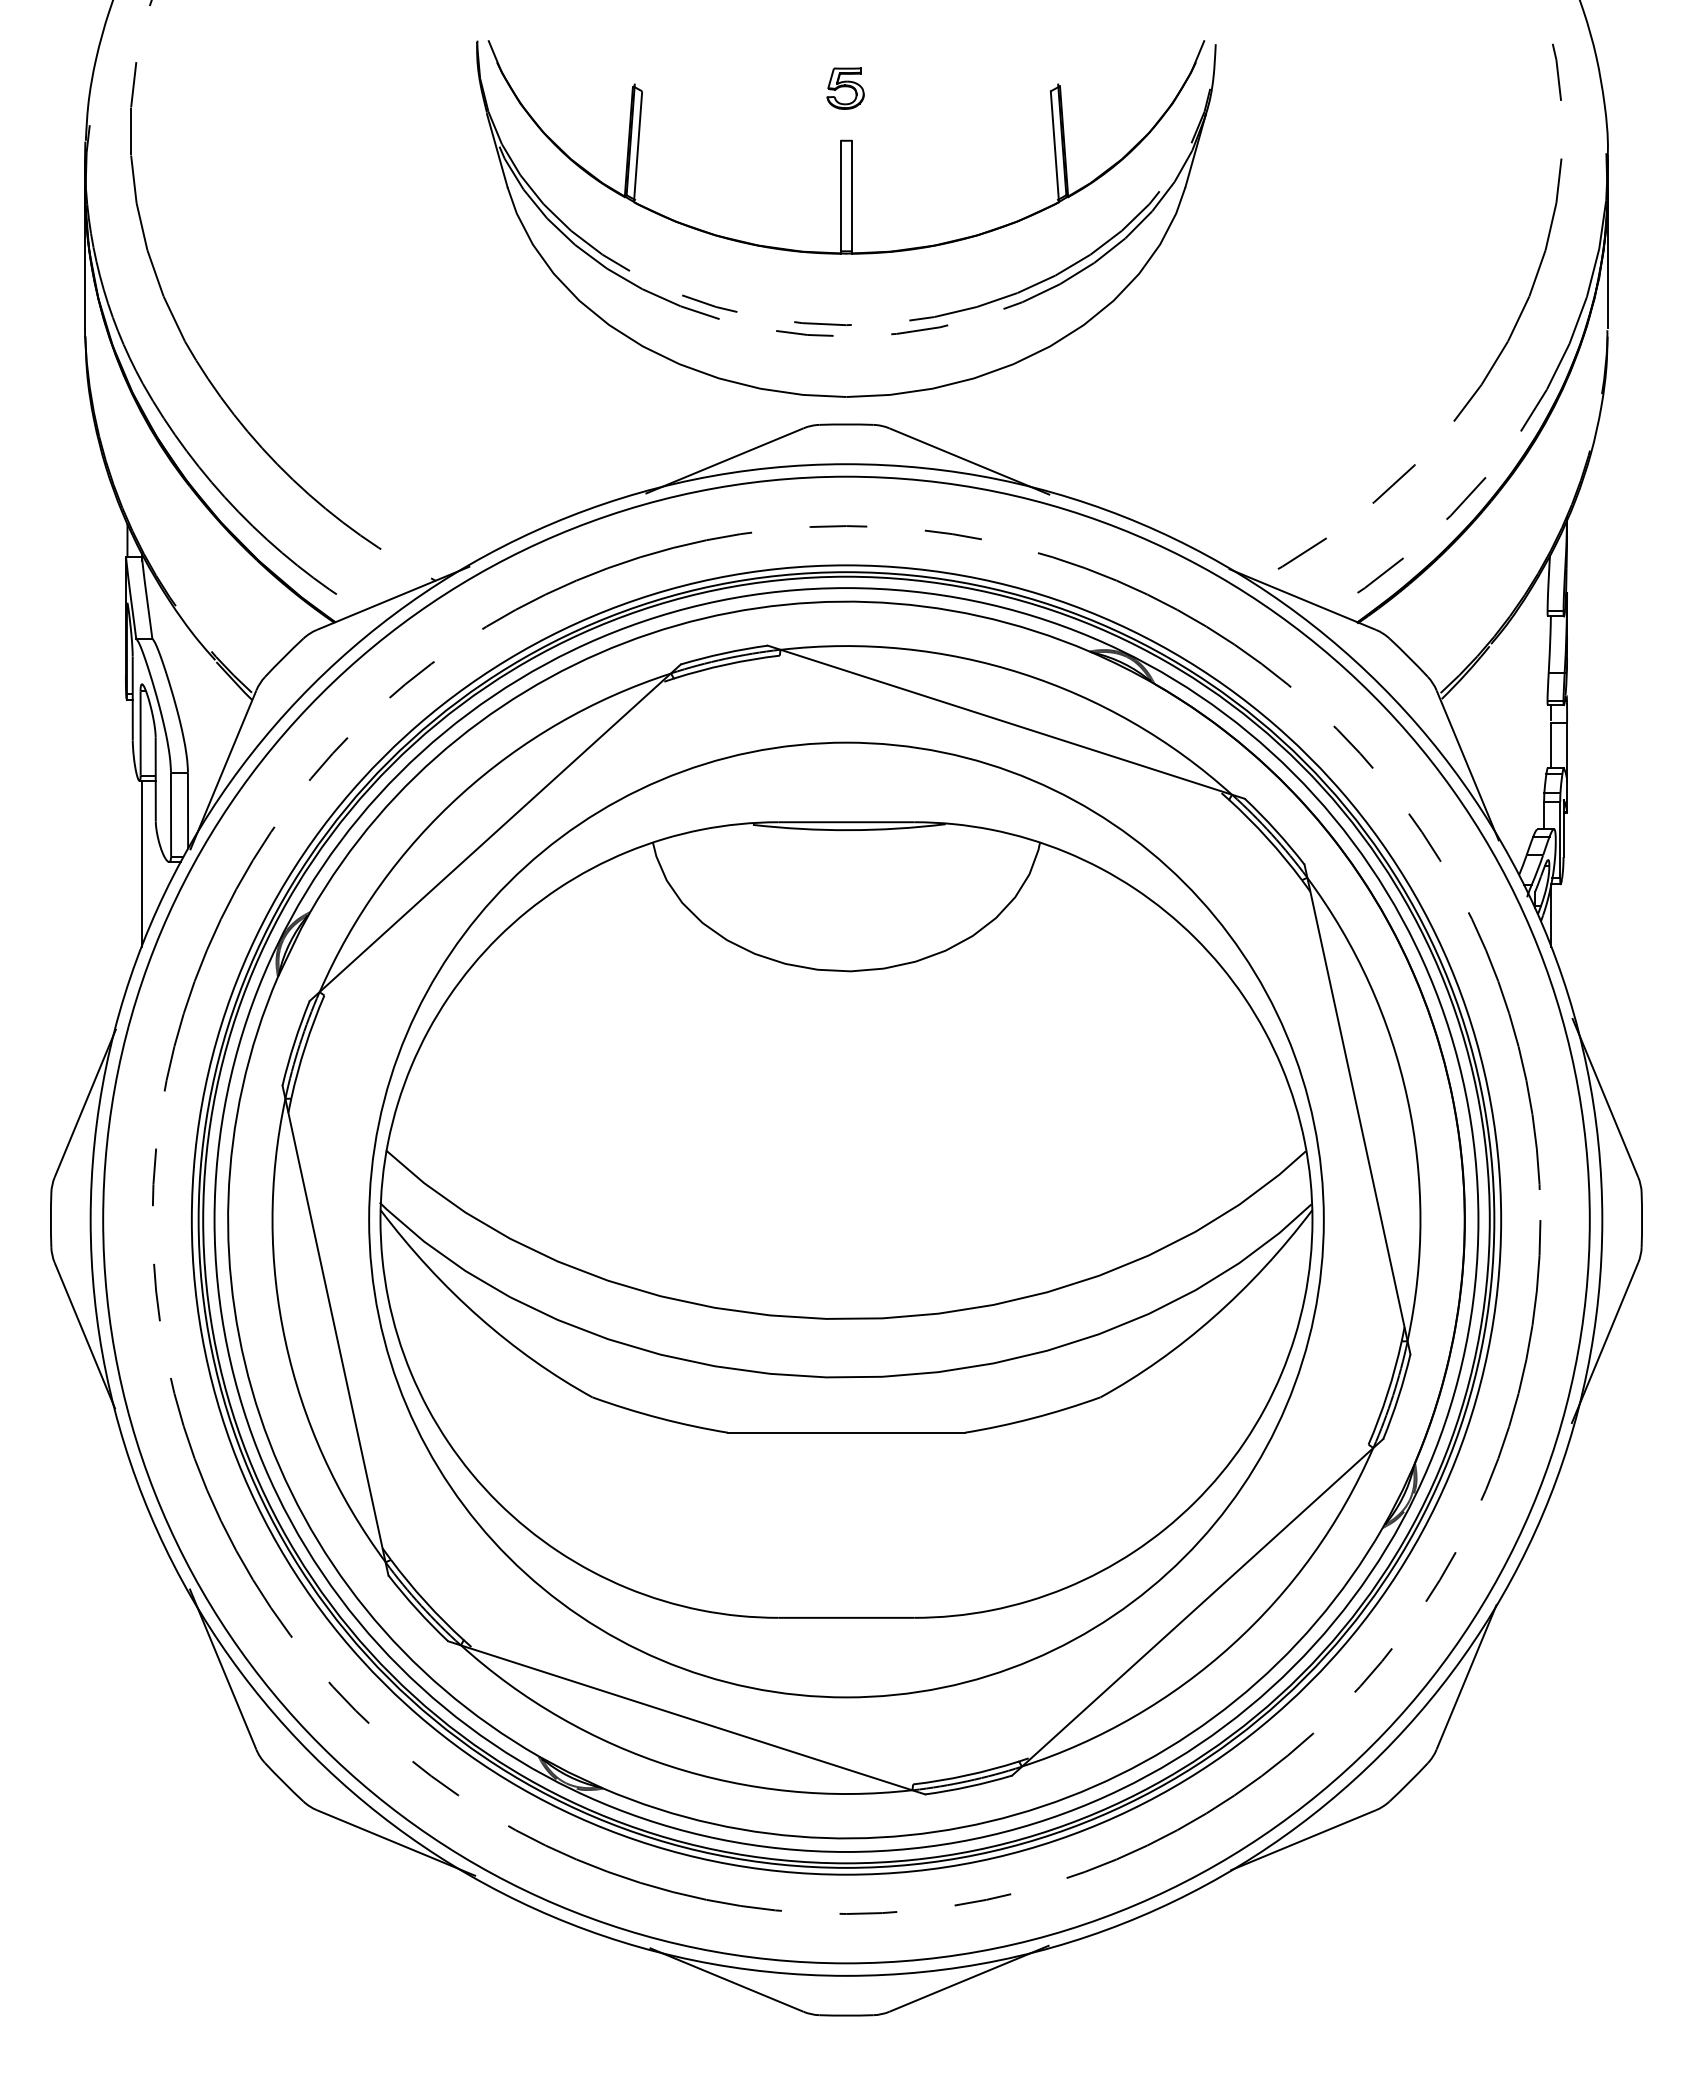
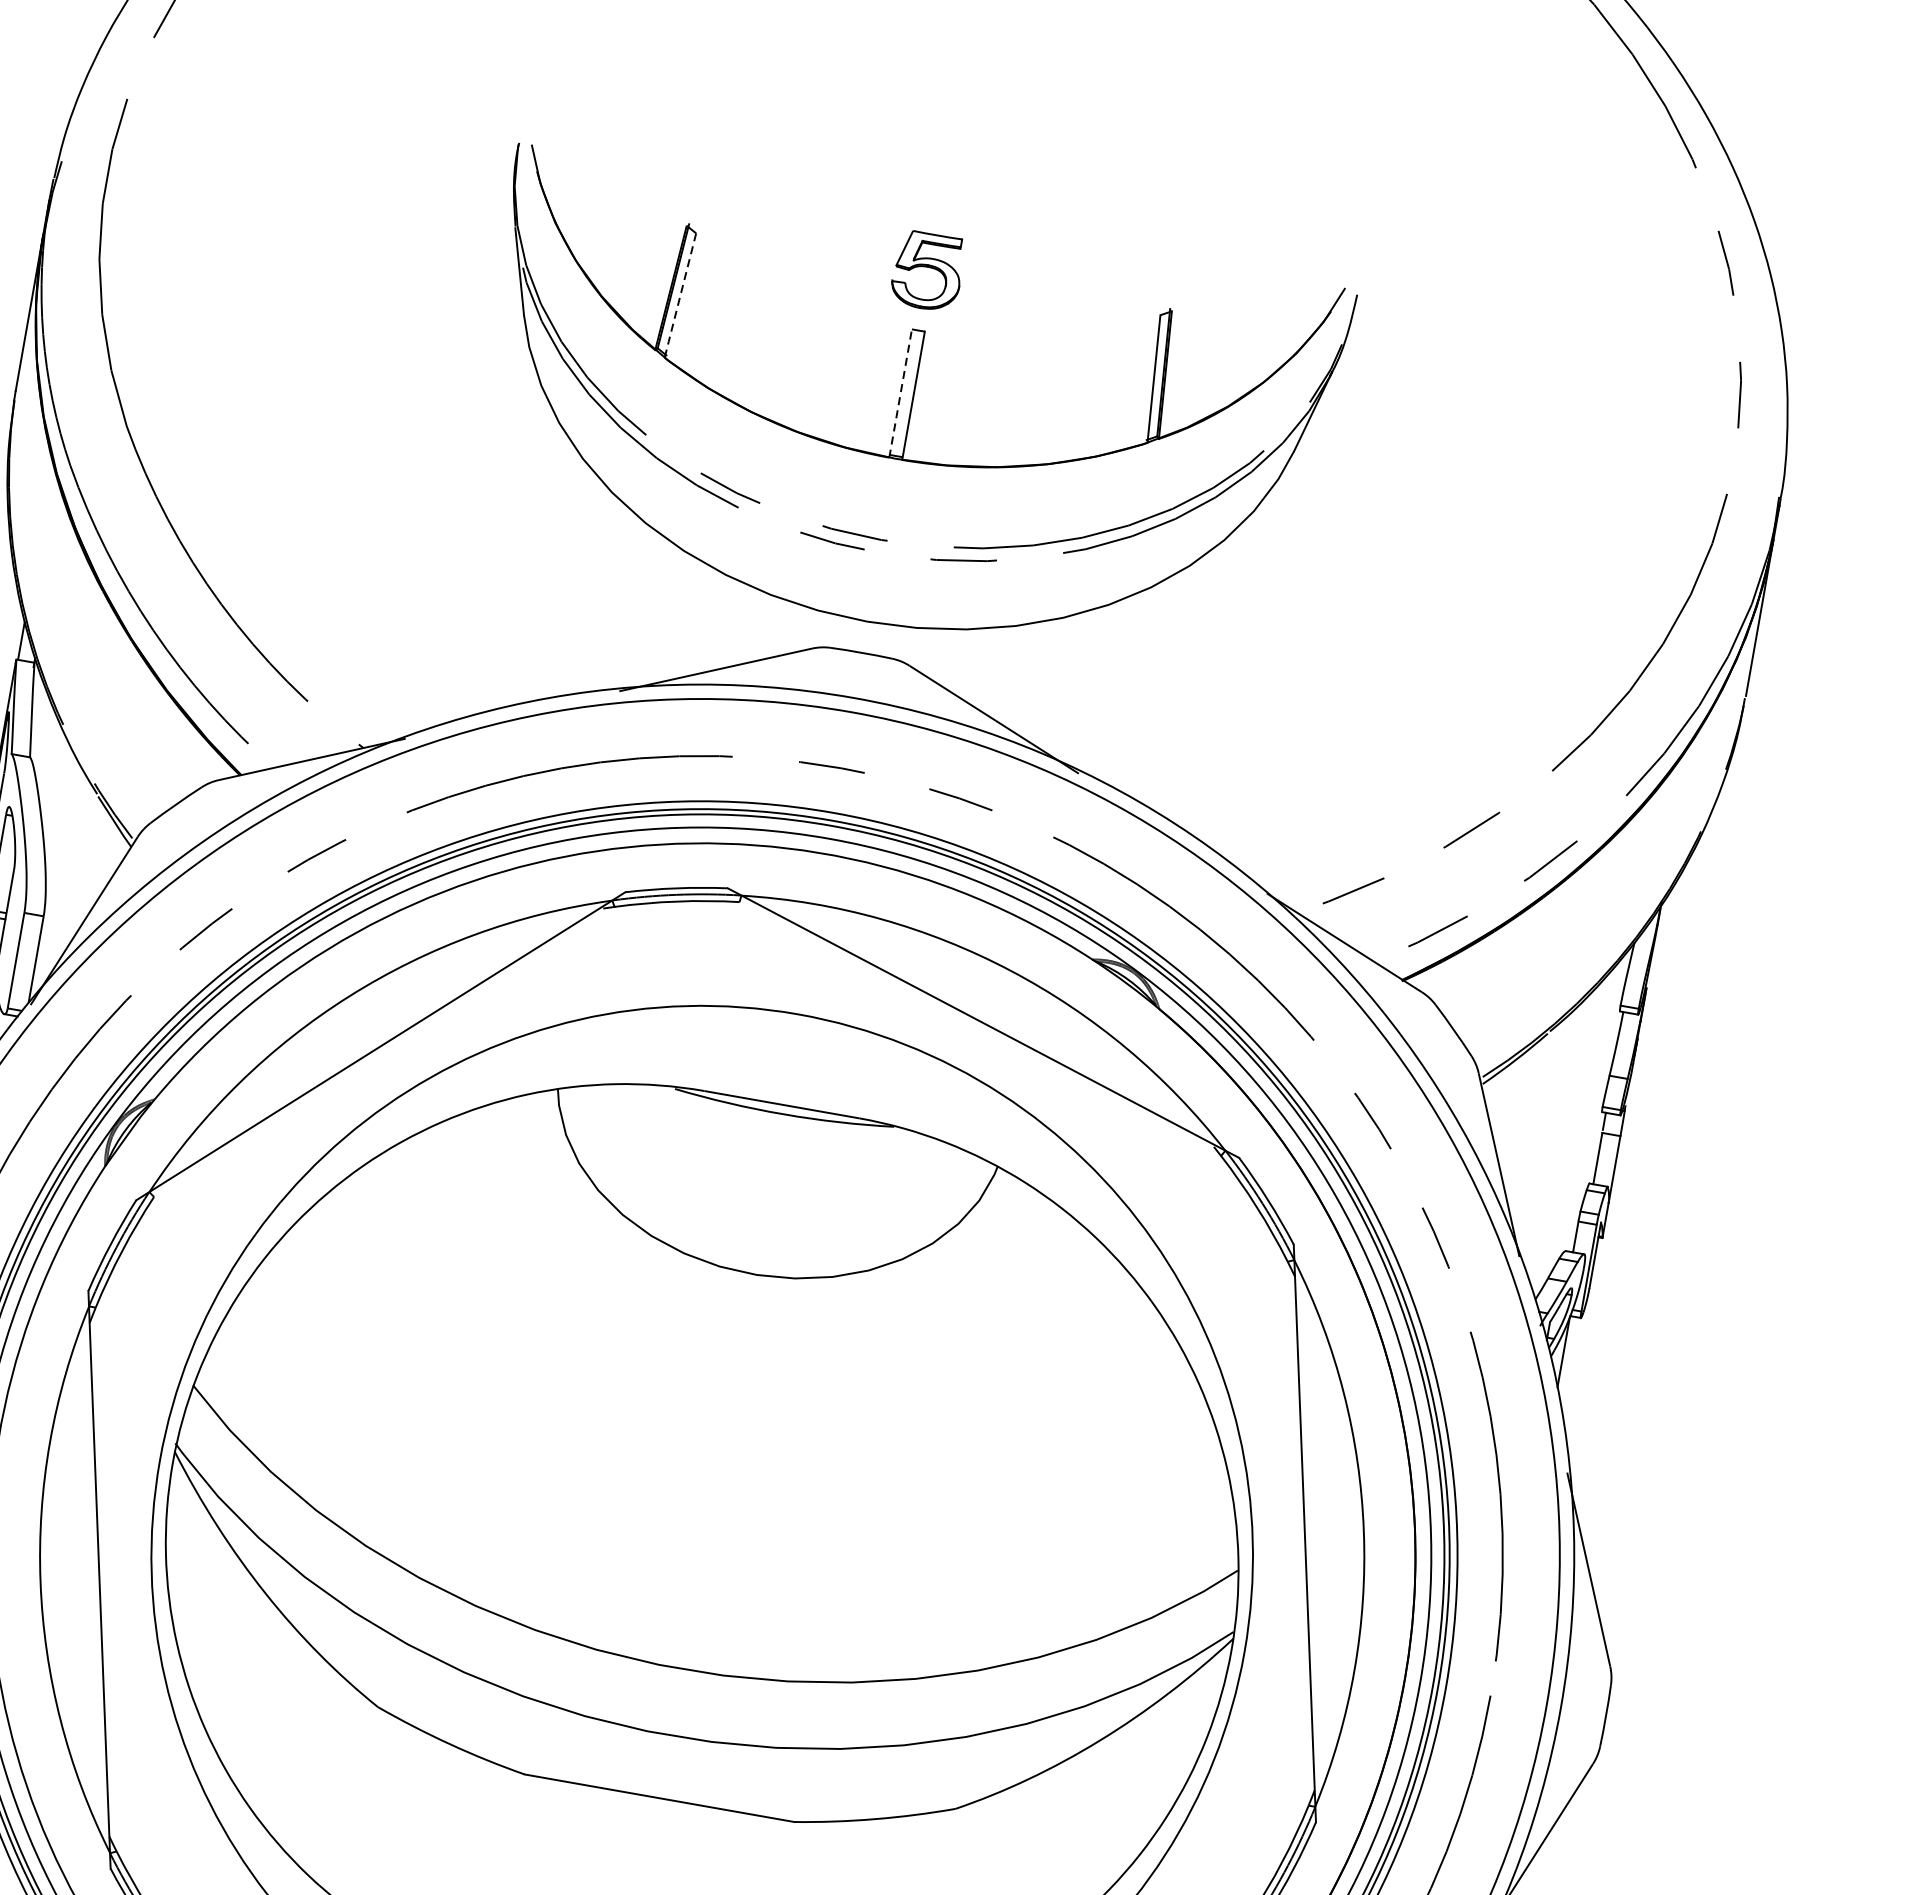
part: (845, 88) -> (927, 270), size x1.6
line: (637, 148) -> (679, 297), solid -> dashed
line: (840, 196) -> (900, 392), solid -> dashed

